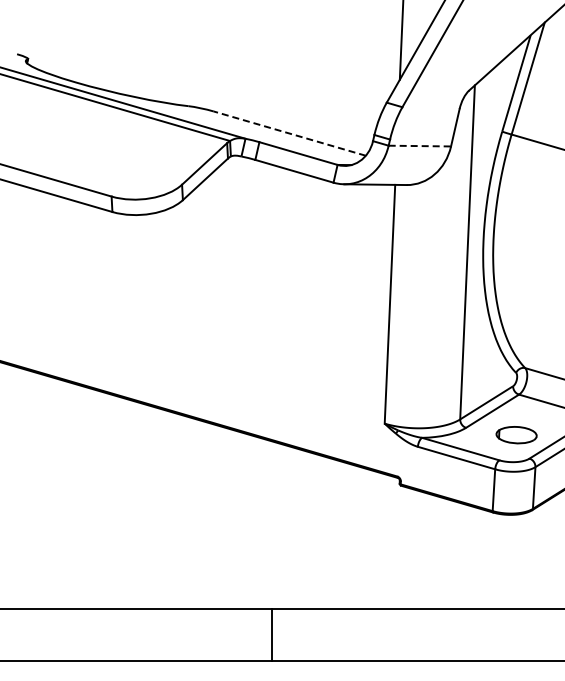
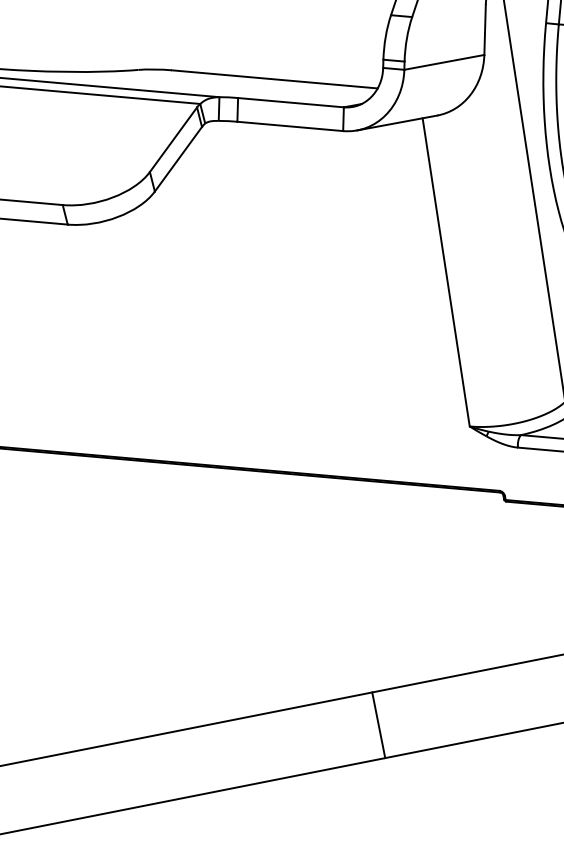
line: (289, 133) -> (274, 79), dashed -> solid
line: (420, 146) -> (445, 62), dashed -> solid

